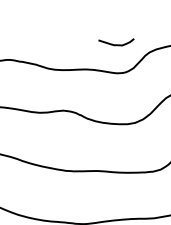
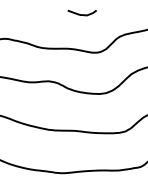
curve: (115, 44) -> (81, 14), moved

